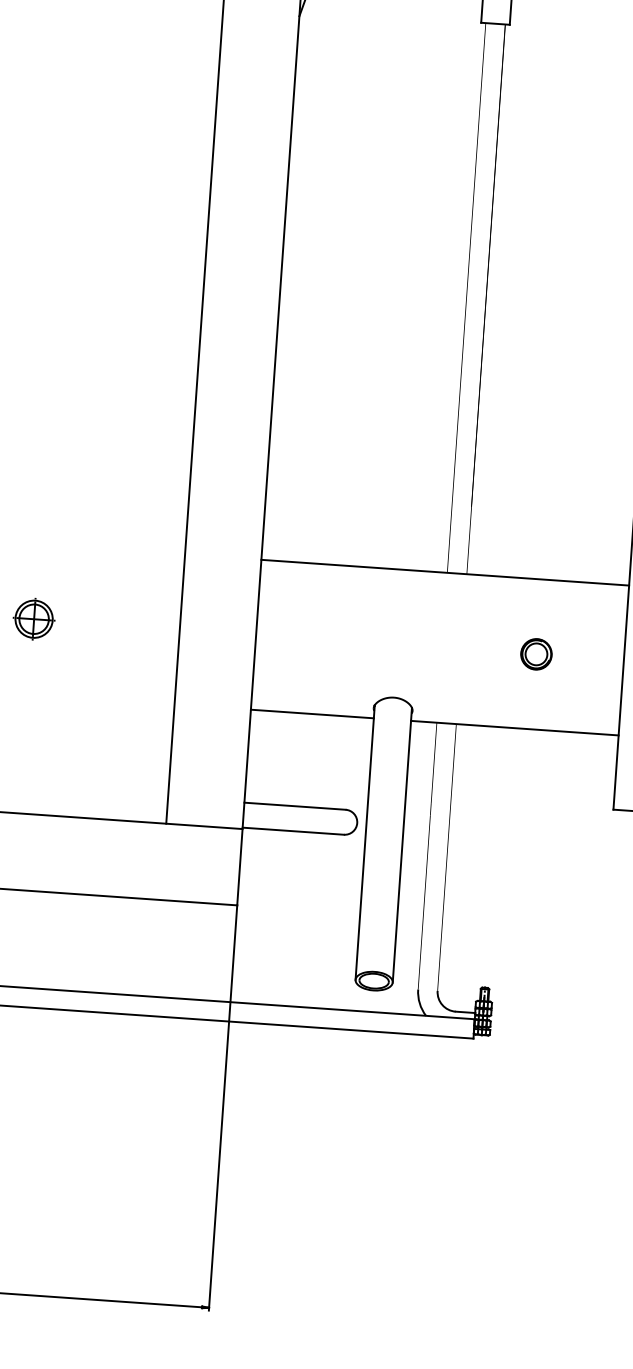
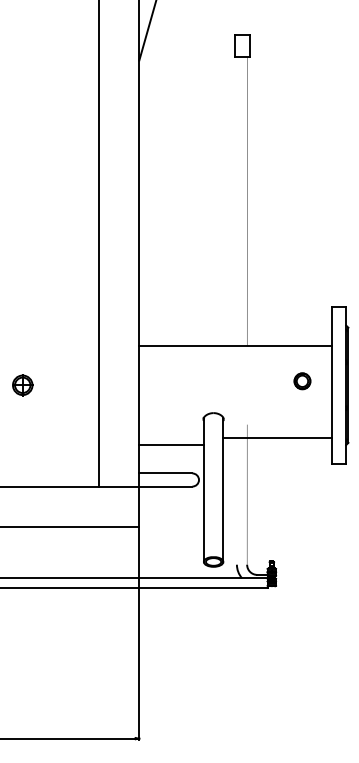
part: (536, 654) -> (302, 381), moved
line: (312, 713) -> (171, 444), moved
line: (514, 727) -> (277, 437), moved

